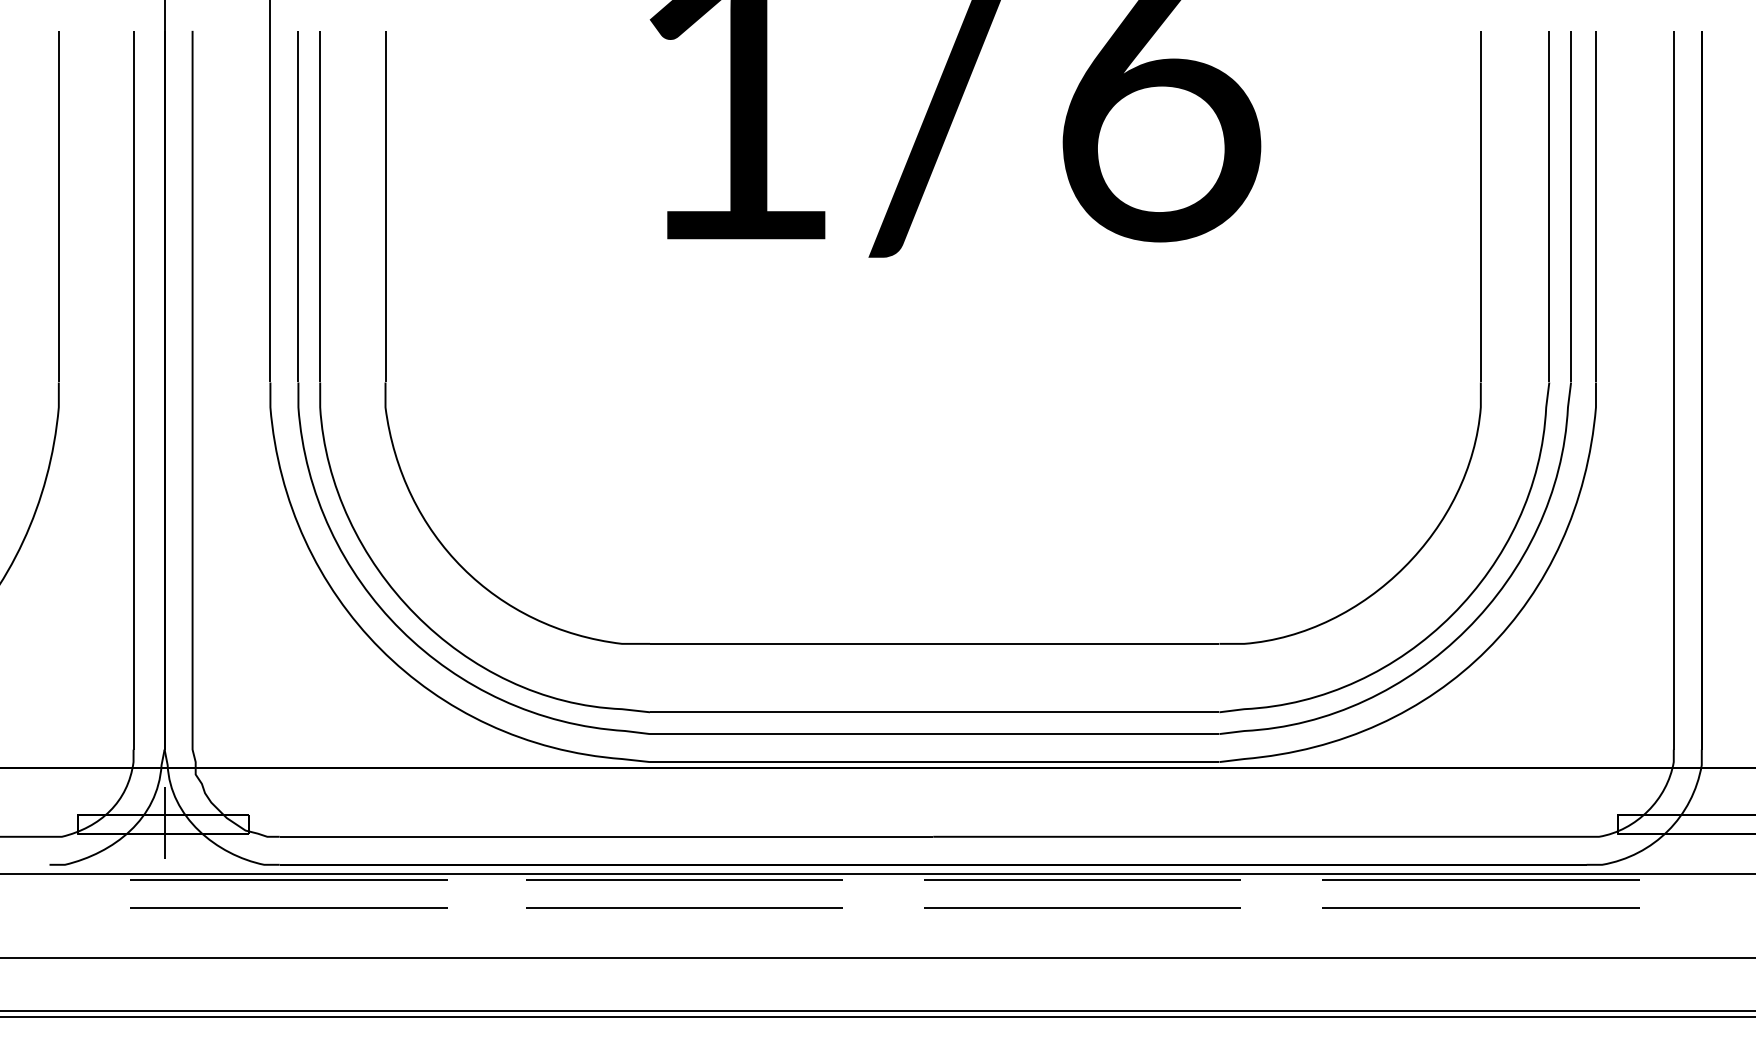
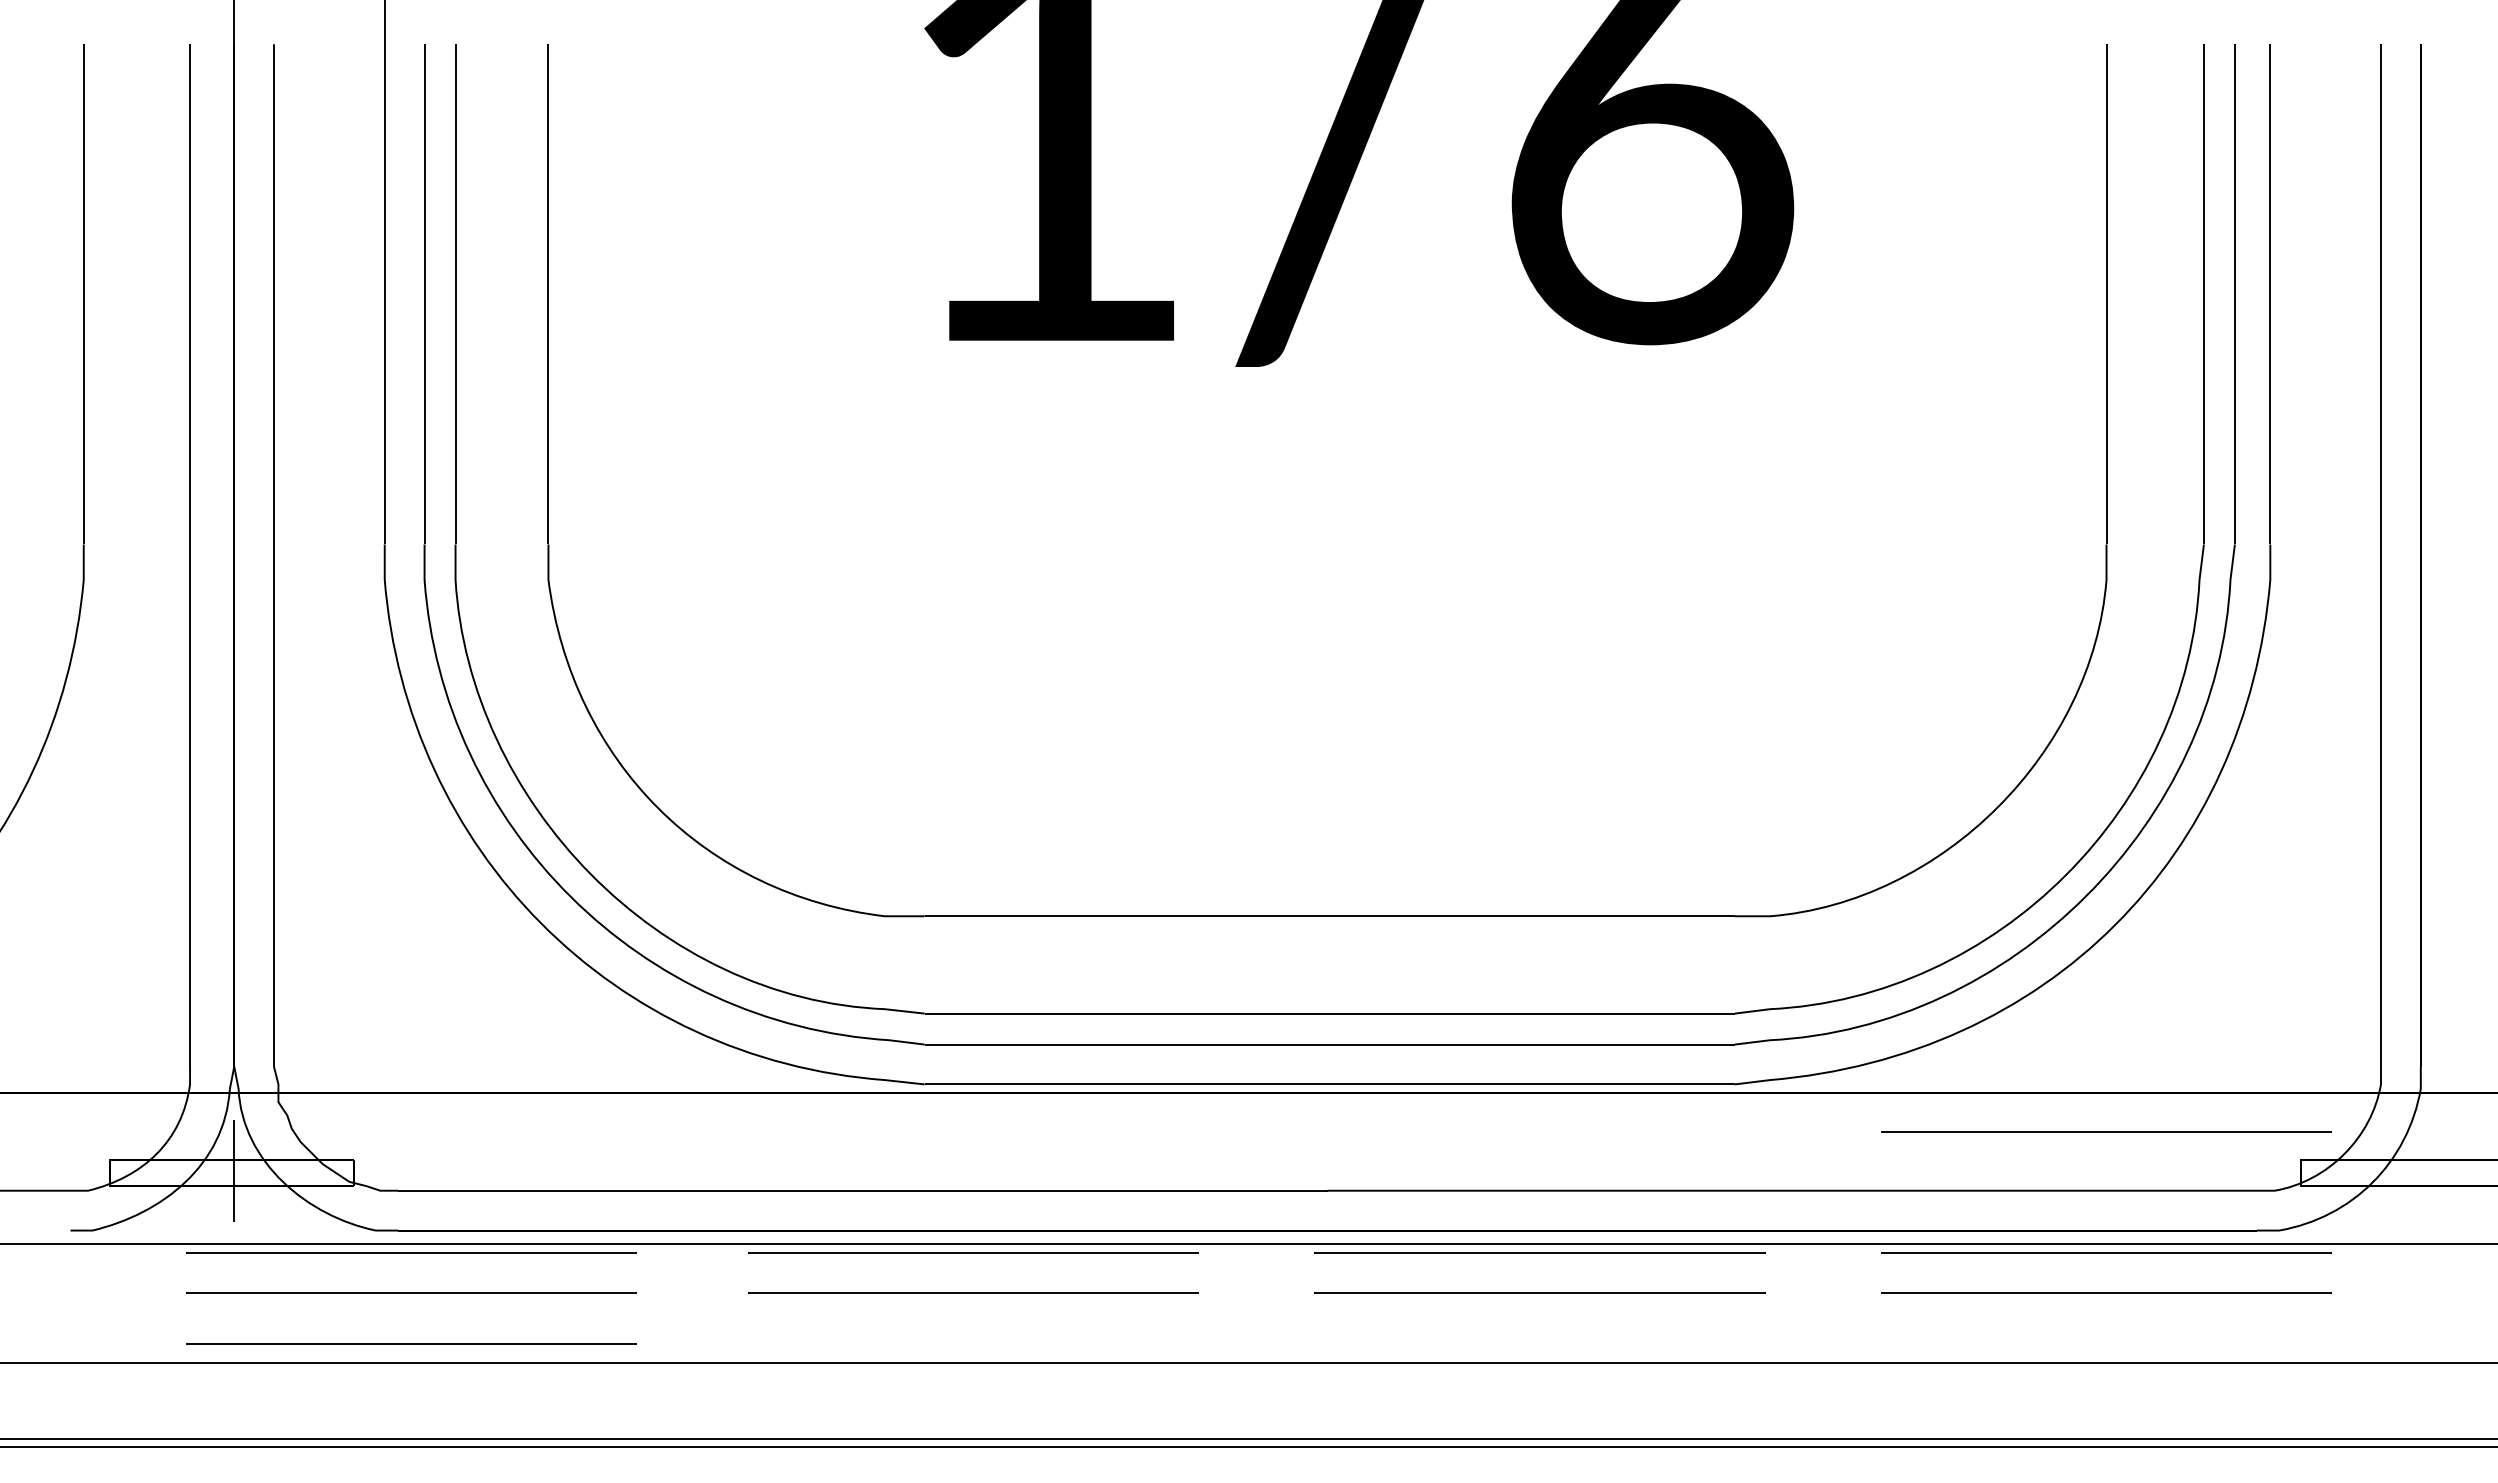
line: (1480, 795) -> (2106, 1131), added
line: (289, 944) -> (411, 1343), added

